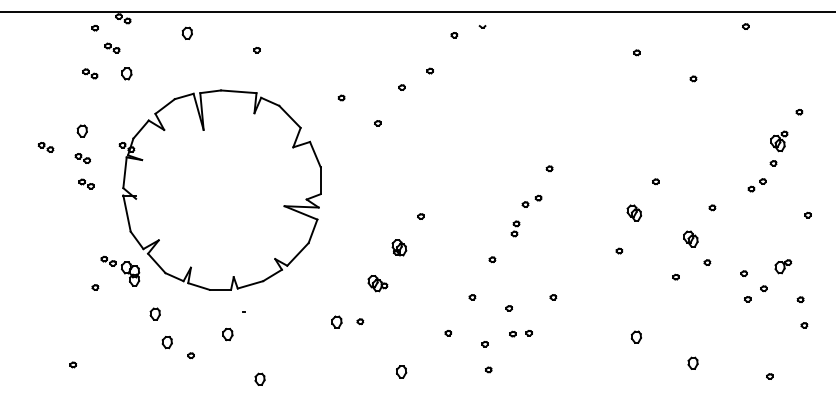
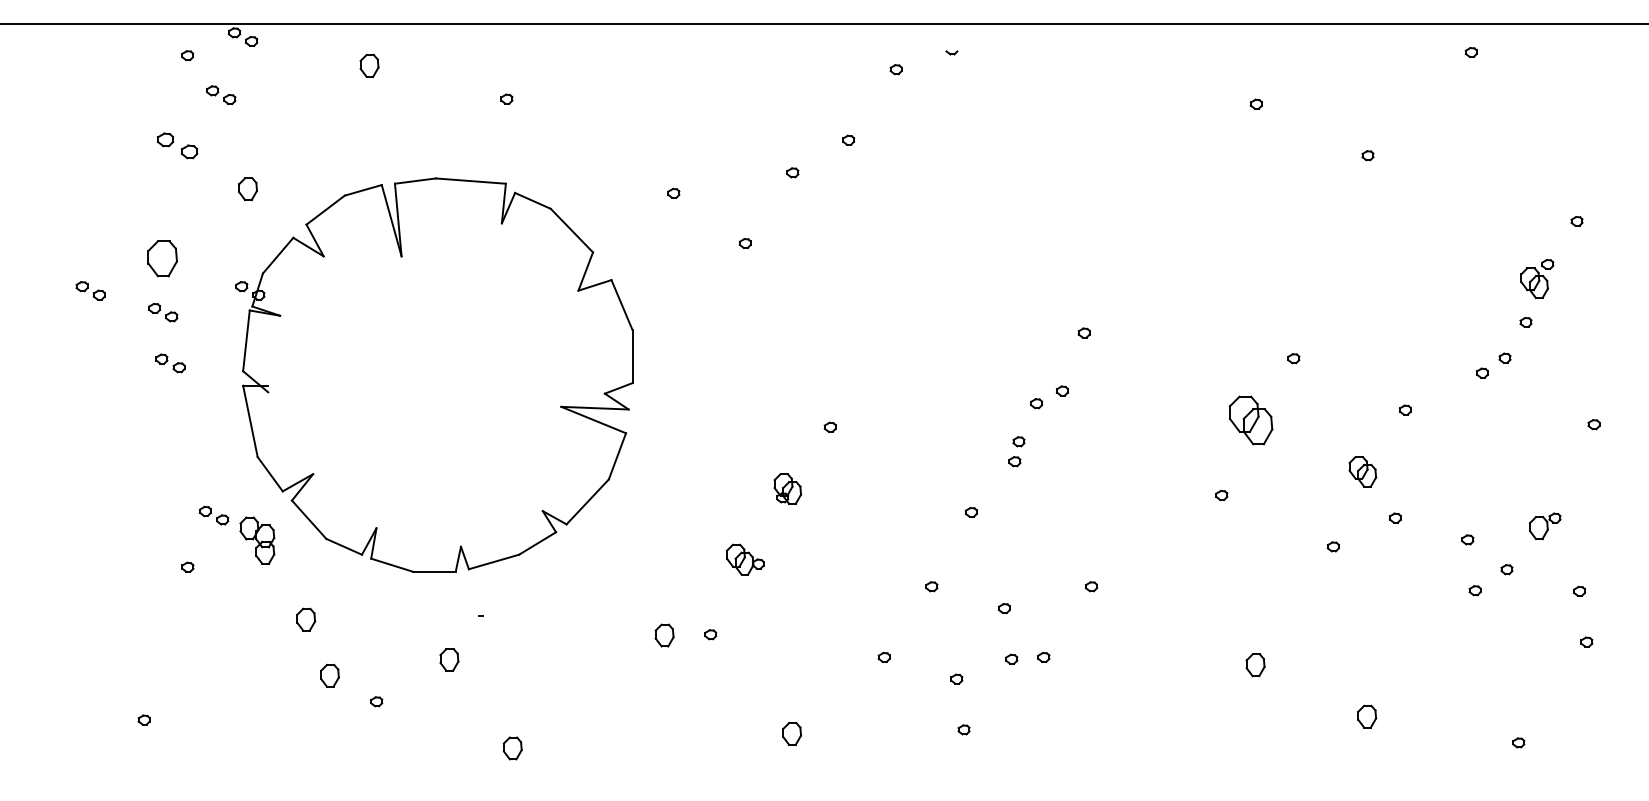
part: (90, 73) -> (178, 144), size x1.4
part: (126, 73) -> (247, 188), moved
part: (81, 130) -> (160, 257), size x1.6
part: (634, 212) -> (1251, 419), size x1.6

